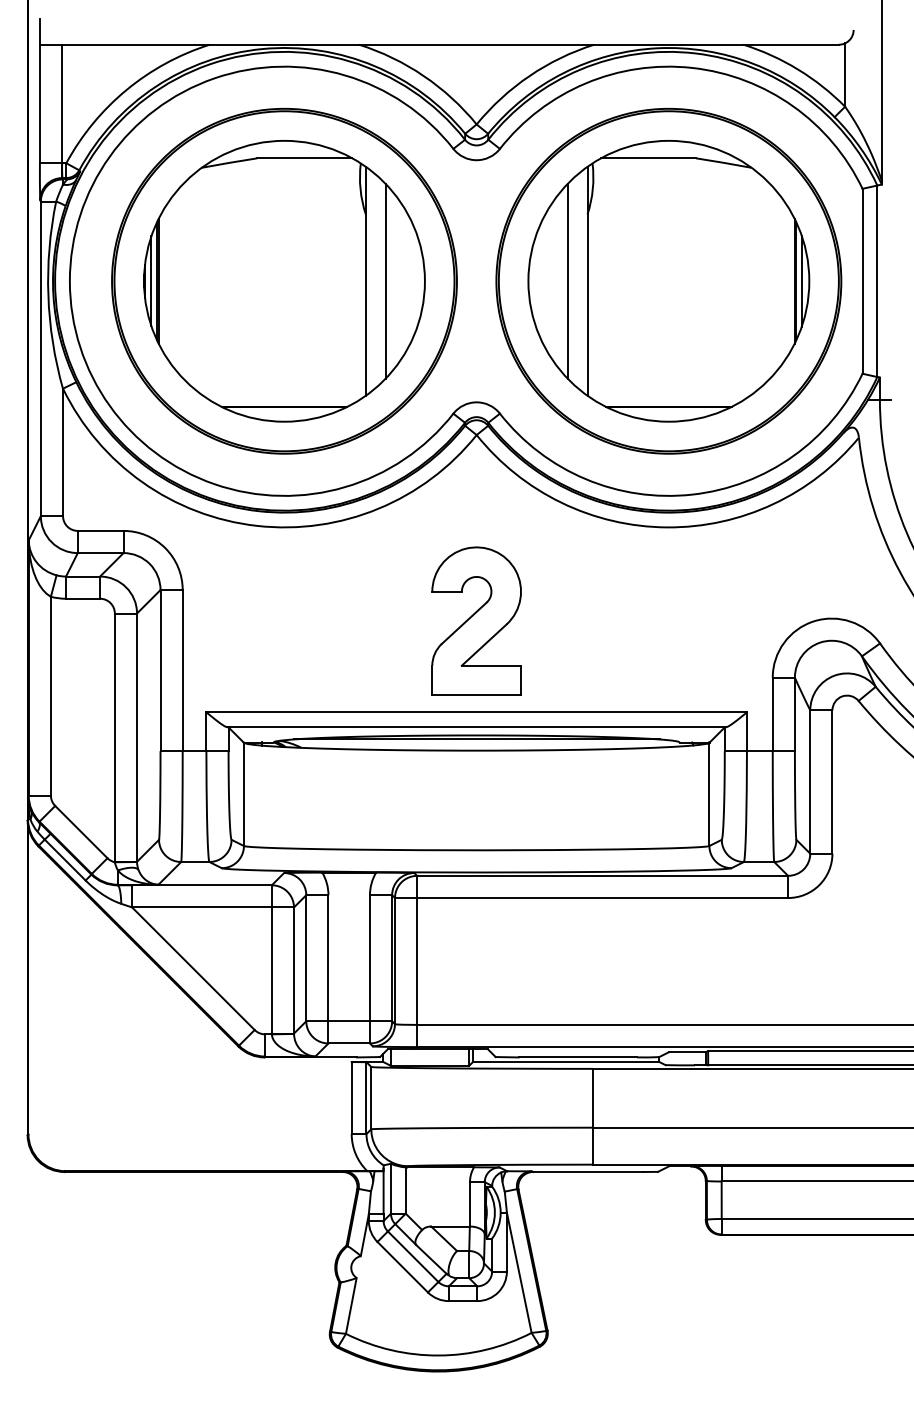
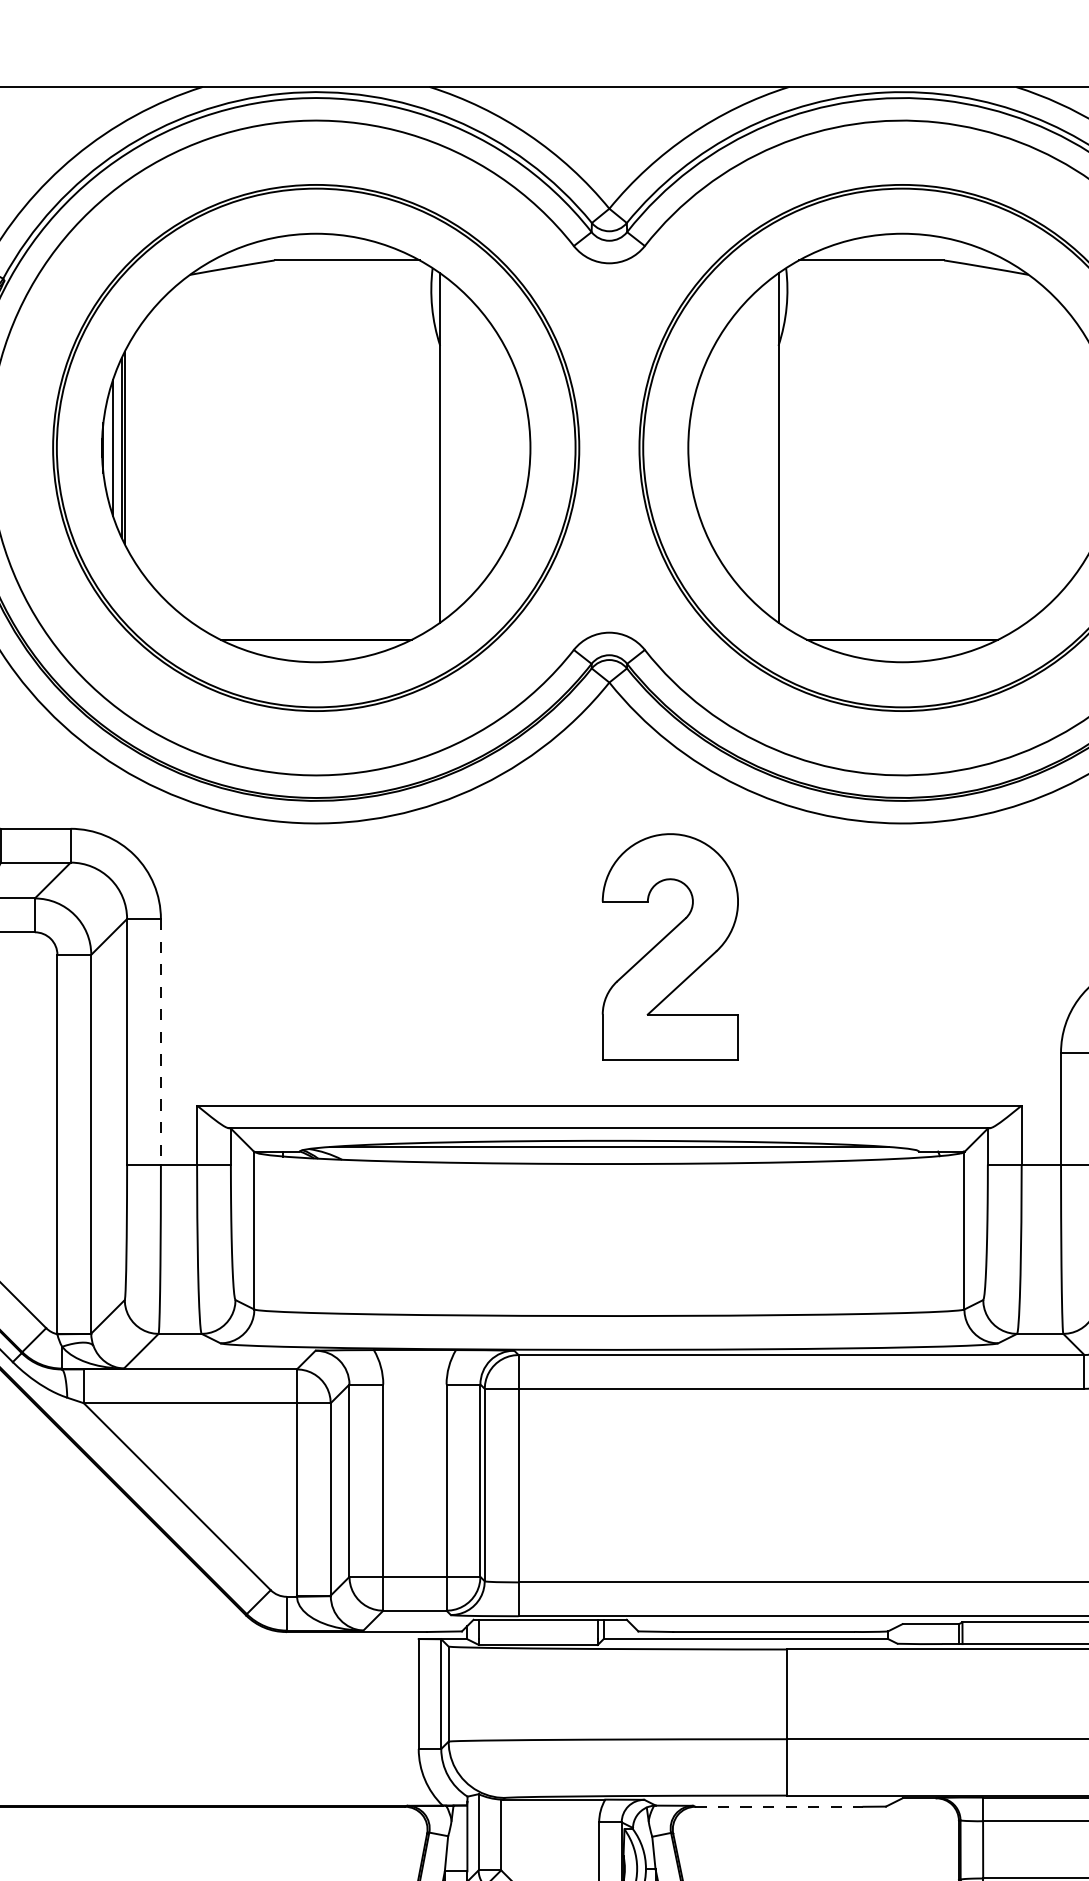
line: (385, 281) -> (470, 448), removed
line: (567, 281) -> (747, 448), removed
part: (476, 620) -> (670, 945), moved
line: (182, 670) -> (160, 1041), solid -> dashed
line: (588, 1172) -> (779, 1807), solid -> dashed

